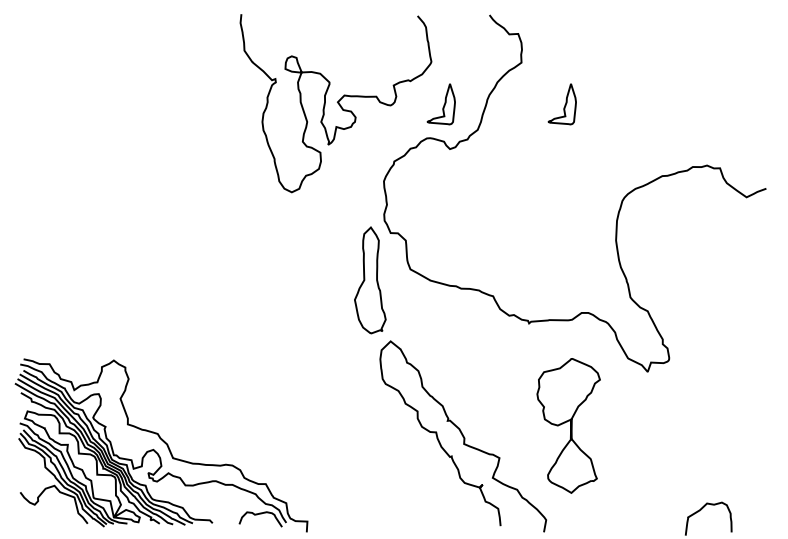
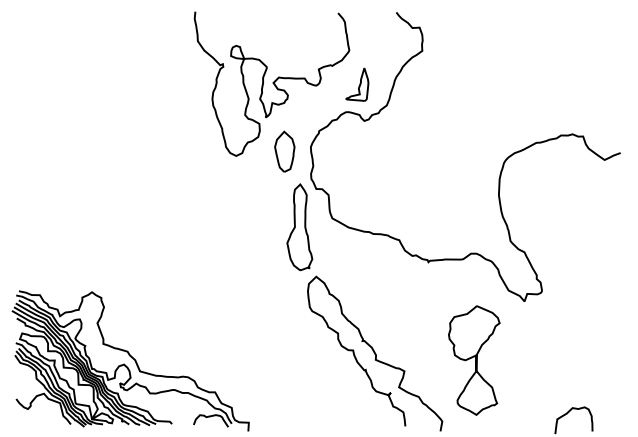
part: (561, 104) -> (454, 84), removed
part: (351, 186) -> (284, 151), added
part: (568, 425) -> (474, 360), moved

